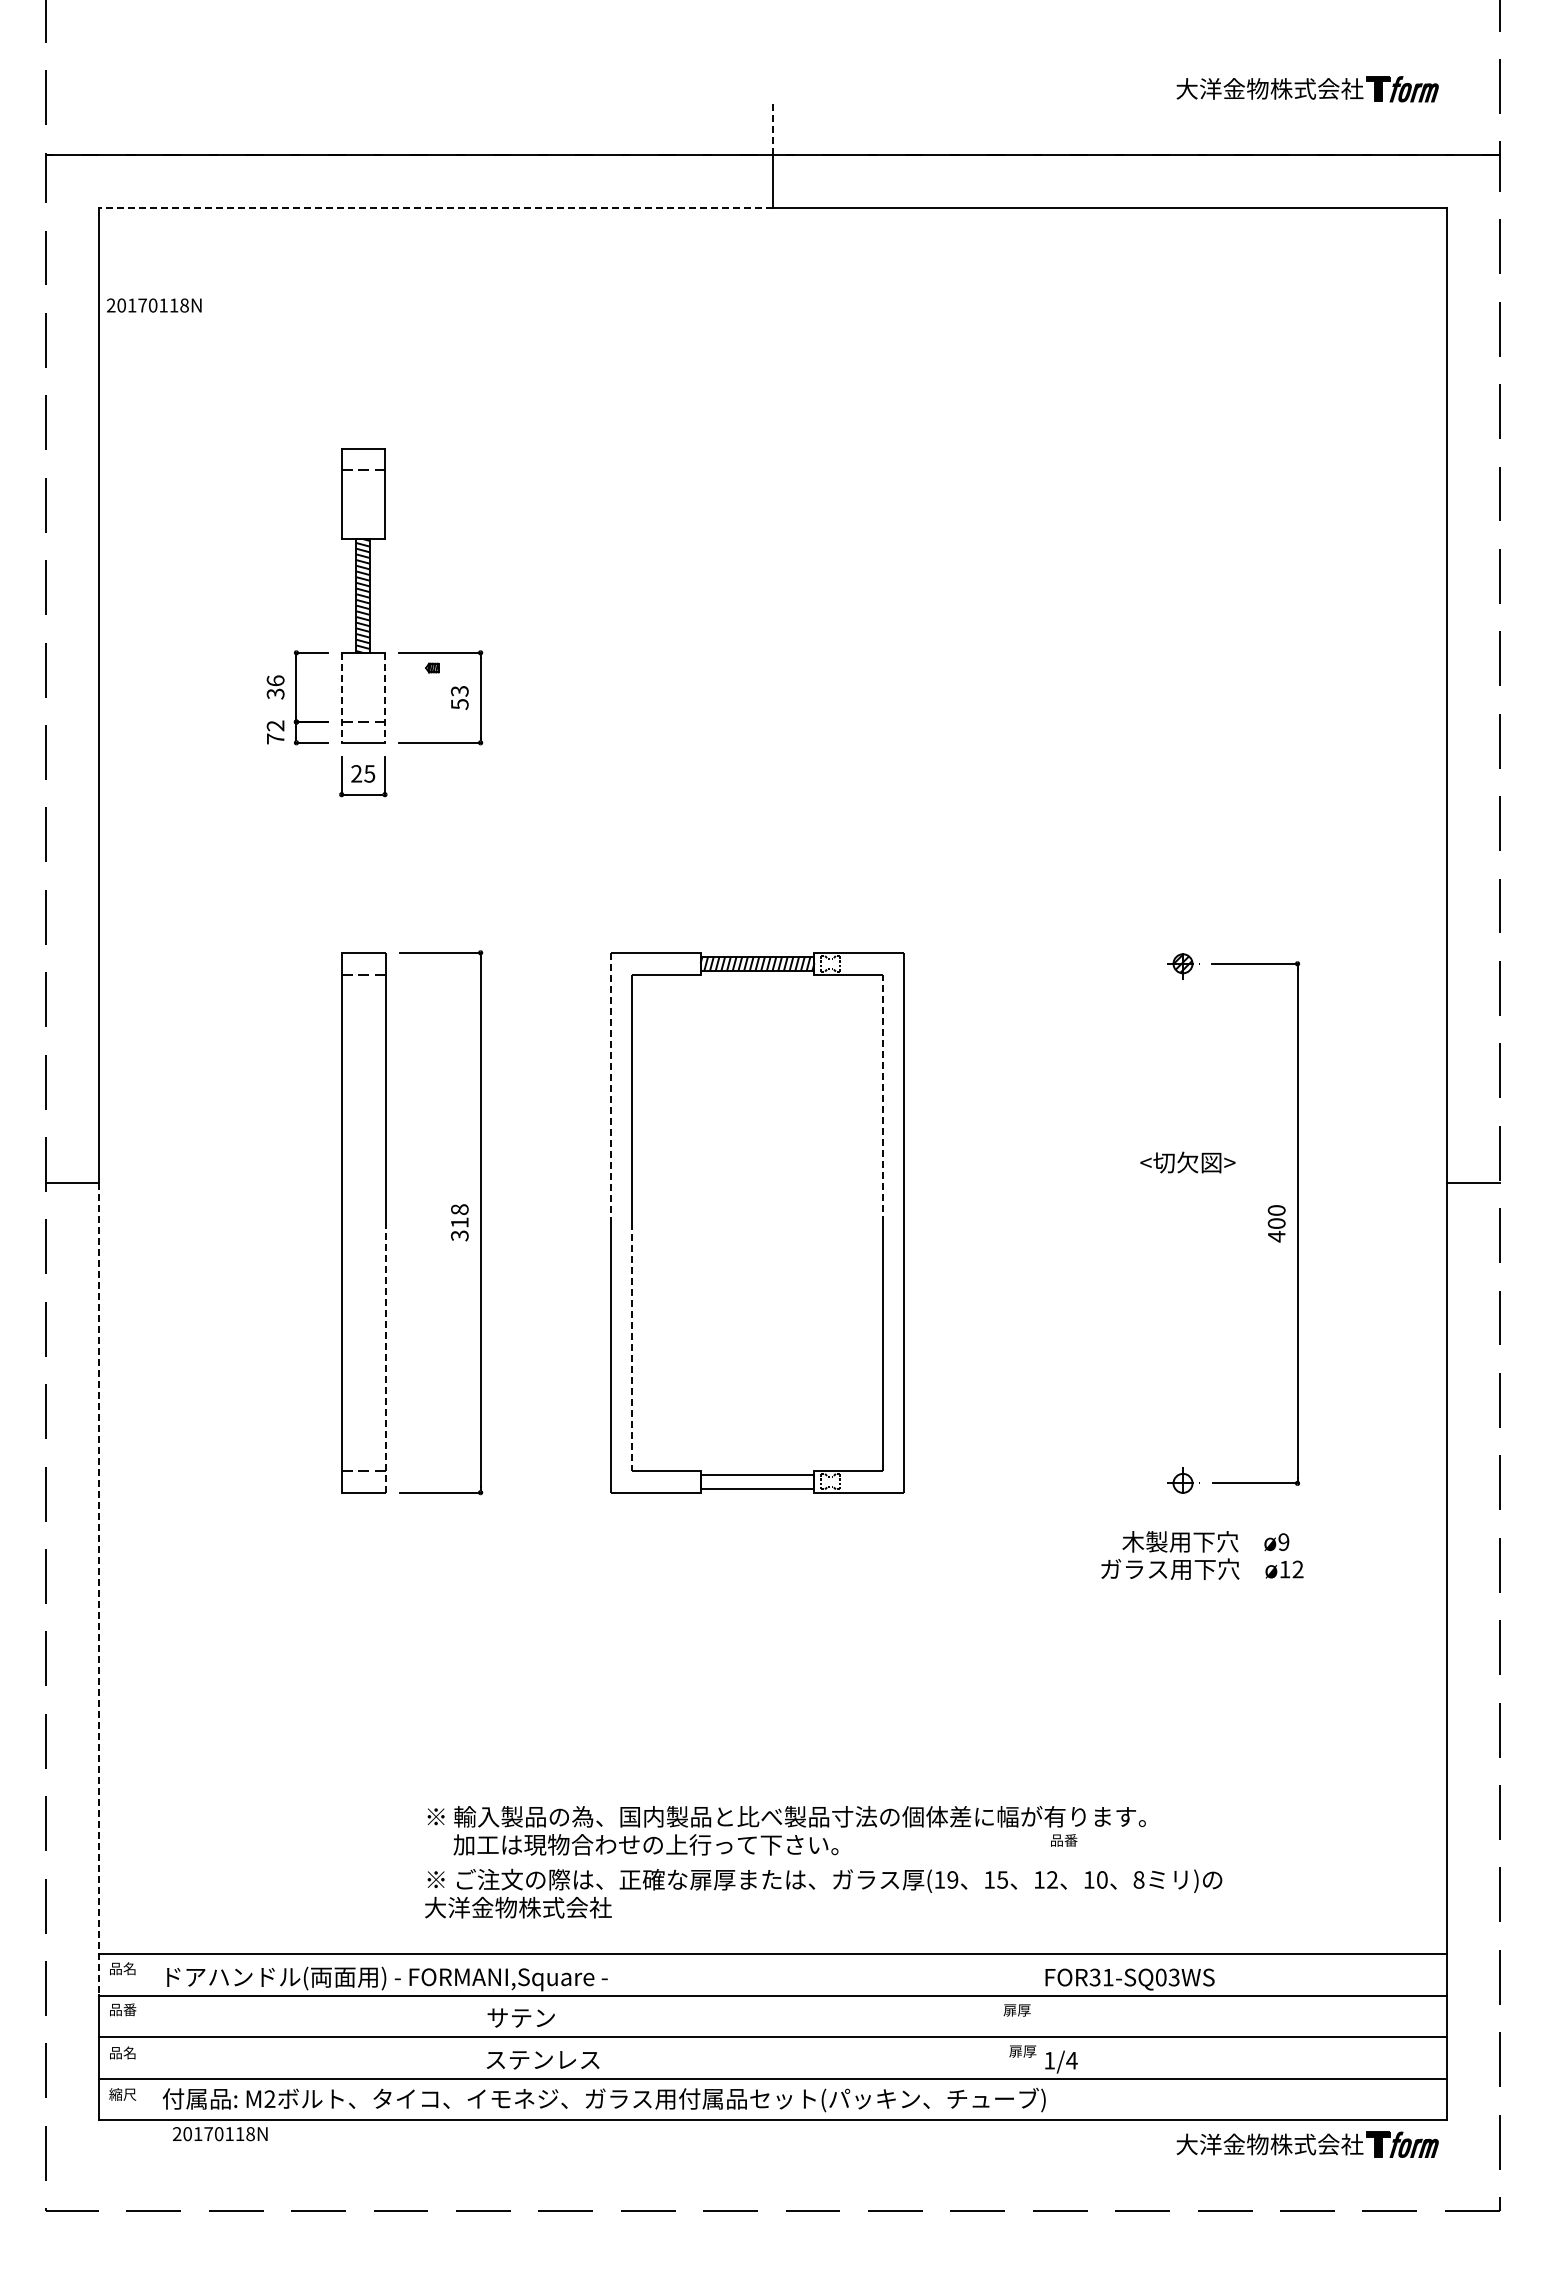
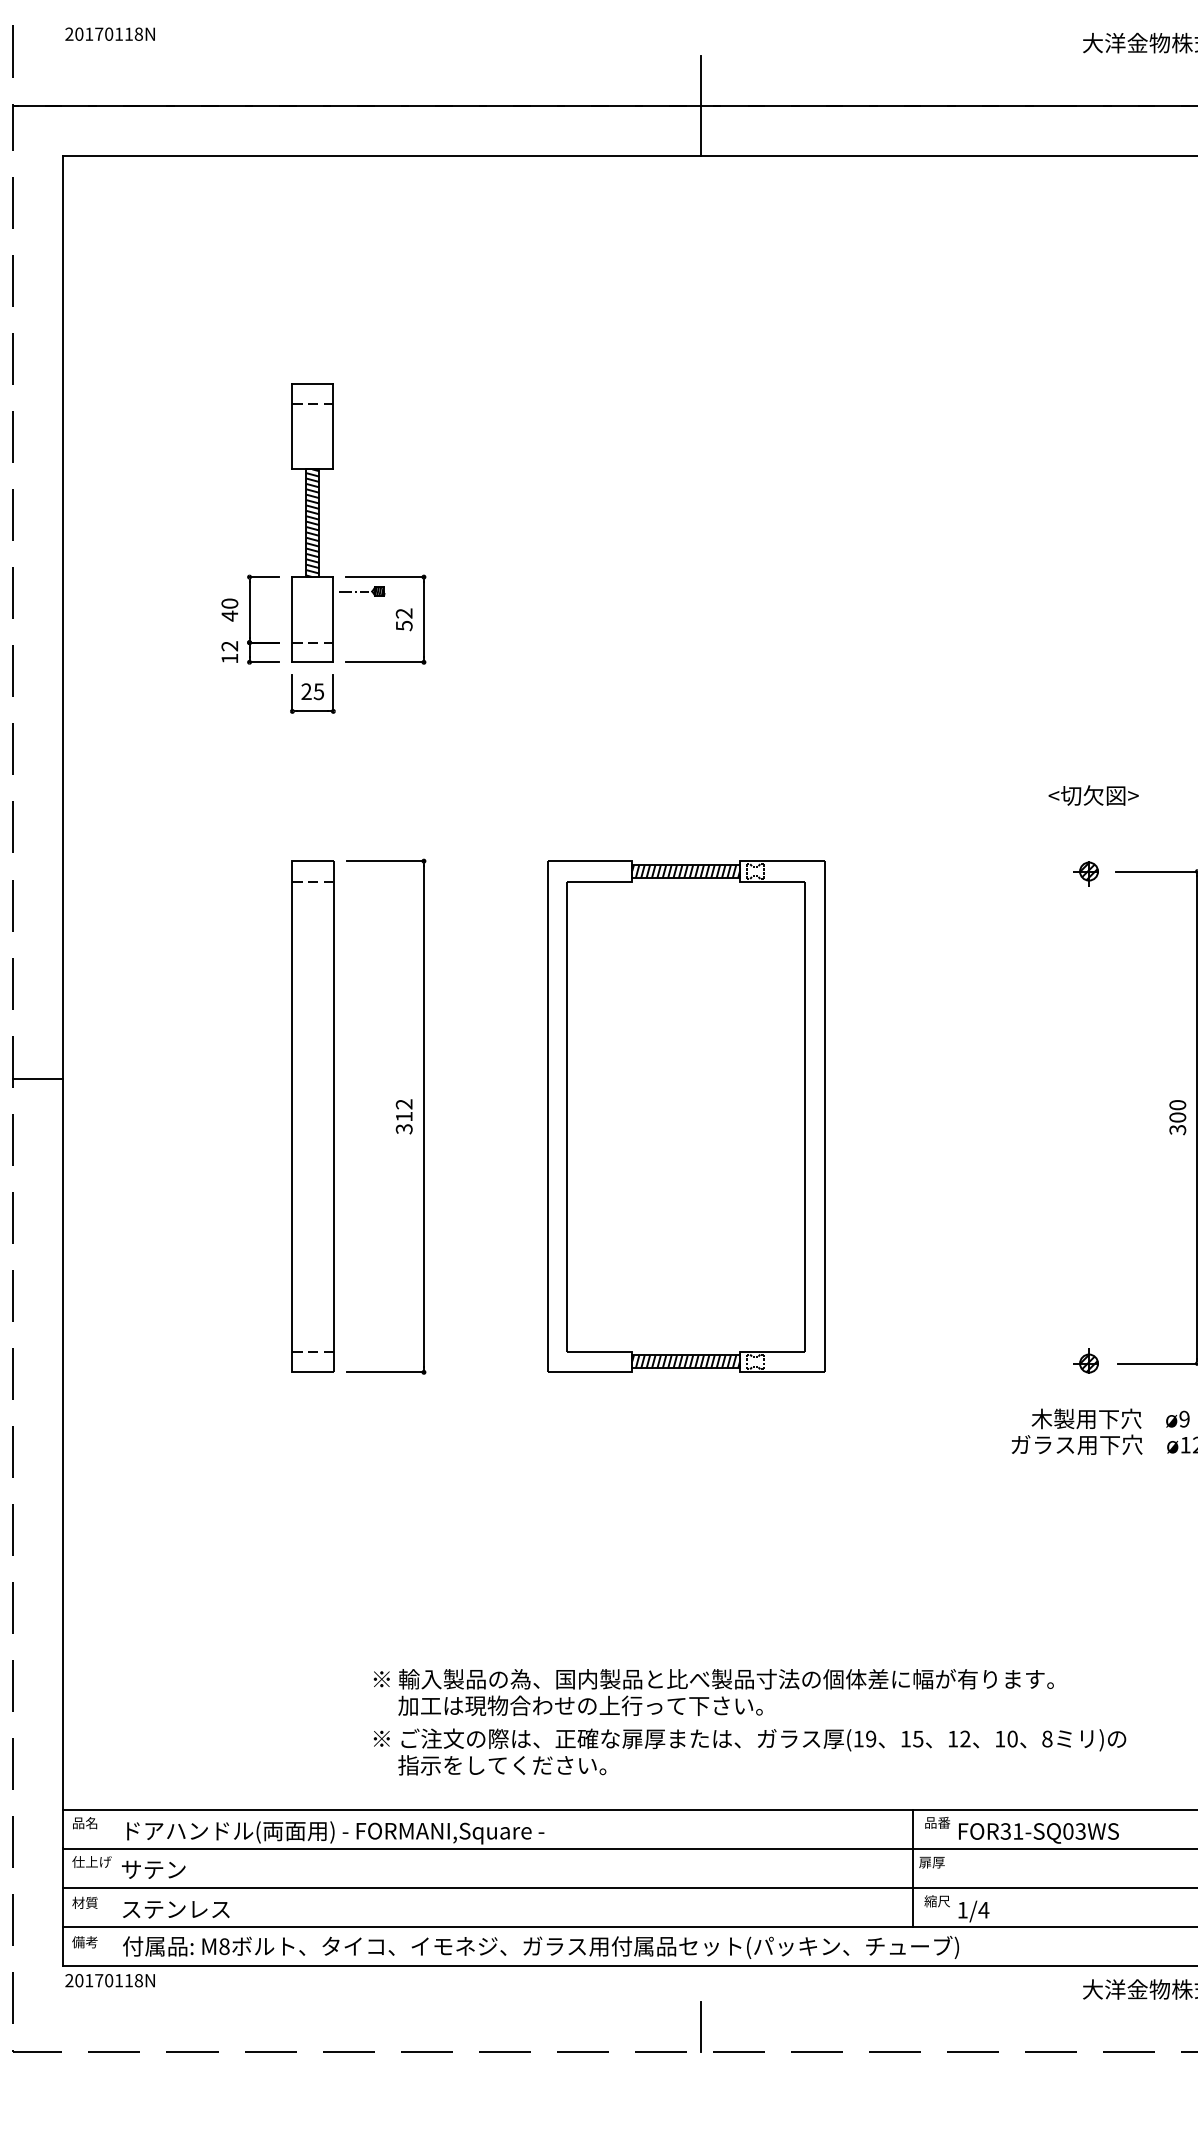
line: (773, 128) -> (701, 80), dashed -> solid
line: (436, 208) -> (382, 156), dashed -> solid
text: (154, 305) -> (110, 34), moved
line: (406, 668) -> (353, 591), added
text: (275, 687) -> (229, 609), 36 -> 40
text: (459, 690) -> (403, 612), 53 -> 52
line: (341, 697) -> (292, 619), dashed -> solid
line: (384, 697) -> (332, 619), dashed -> solid
text: (275, 738) -> (229, 658), 72 -> 12
line: (611, 1088) -> (547, 989), dashed -> solid
line: (883, 1098) -> (805, 999), dashed -> solid
text: (1187, 1162) -> (1093, 795), moved
text: (459, 1209) -> (403, 1104), 318 -> 312
text: (1276, 1236) -> (1177, 1129), 400 -> 300
line: (631, 1347) -> (566, 1234), dashed -> solid
line: (385, 1357) -> (333, 1244), dashed -> solid
hatch: (757, 1481) -> (686, 1361), added
hatch: (1182, 1482) -> (1088, 1362), added
line: (99, 1589) -> (63, 1464), dashed -> solid
text: (1064, 1840) -> (937, 1822), moved
text: (549, 1907) -> (489, 1765), 大洋金物株式会社 -> 指示をしてください。
text: (129, 2009) -> (91, 1861), 品番 -> 仕上げ
line: (996, 2016) -> (912, 1868), added
text: (520, 2017) -> (153, 1869), moved
text: (1022, 2050) -> (937, 1900), 扉厚 -> 縮尺
text: (122, 2052) -> (84, 1902), 品名 -> 材質
text: (542, 2060) -> (175, 1910), moved
text: (122, 2094) -> (84, 1942), 縮尺 -> 備考
text: (269, 2099) -> (224, 1946), M2 -> M8
text: (220, 2134) -> (110, 1981), moved
line: (773, 2183) -> (701, 2026), added

